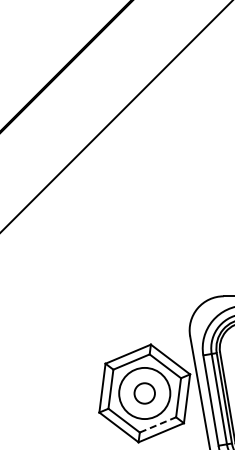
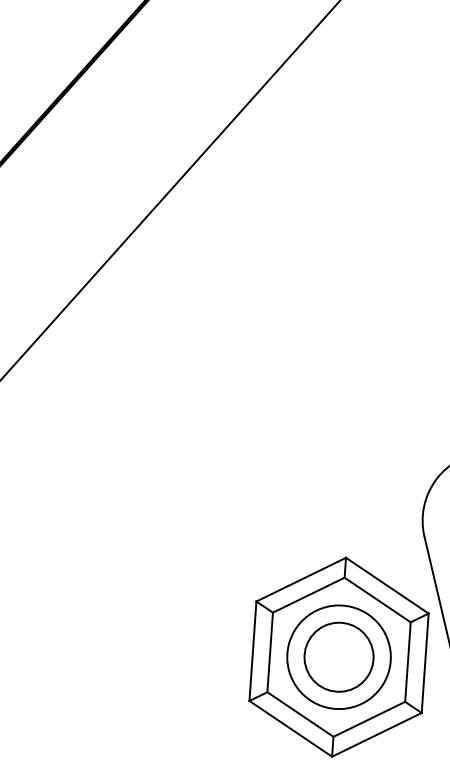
circle: (144, 393) -> (338, 657), size x1.67
line: (157, 424) -> (368, 718), dashed -> solid

